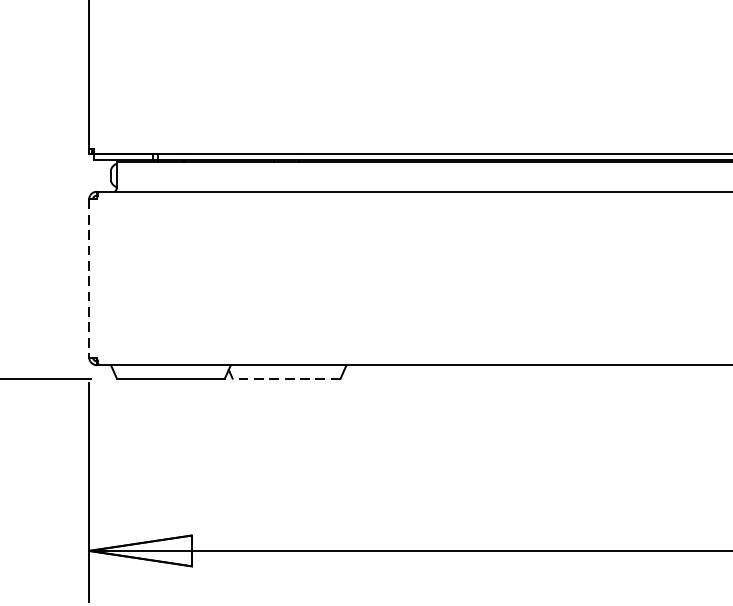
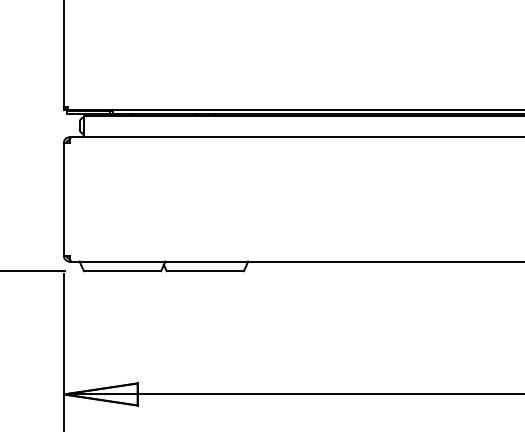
line: (88, 278) -> (63, 199), dashed -> solid
line: (286, 379) -> (205, 271), dashed -> solid

